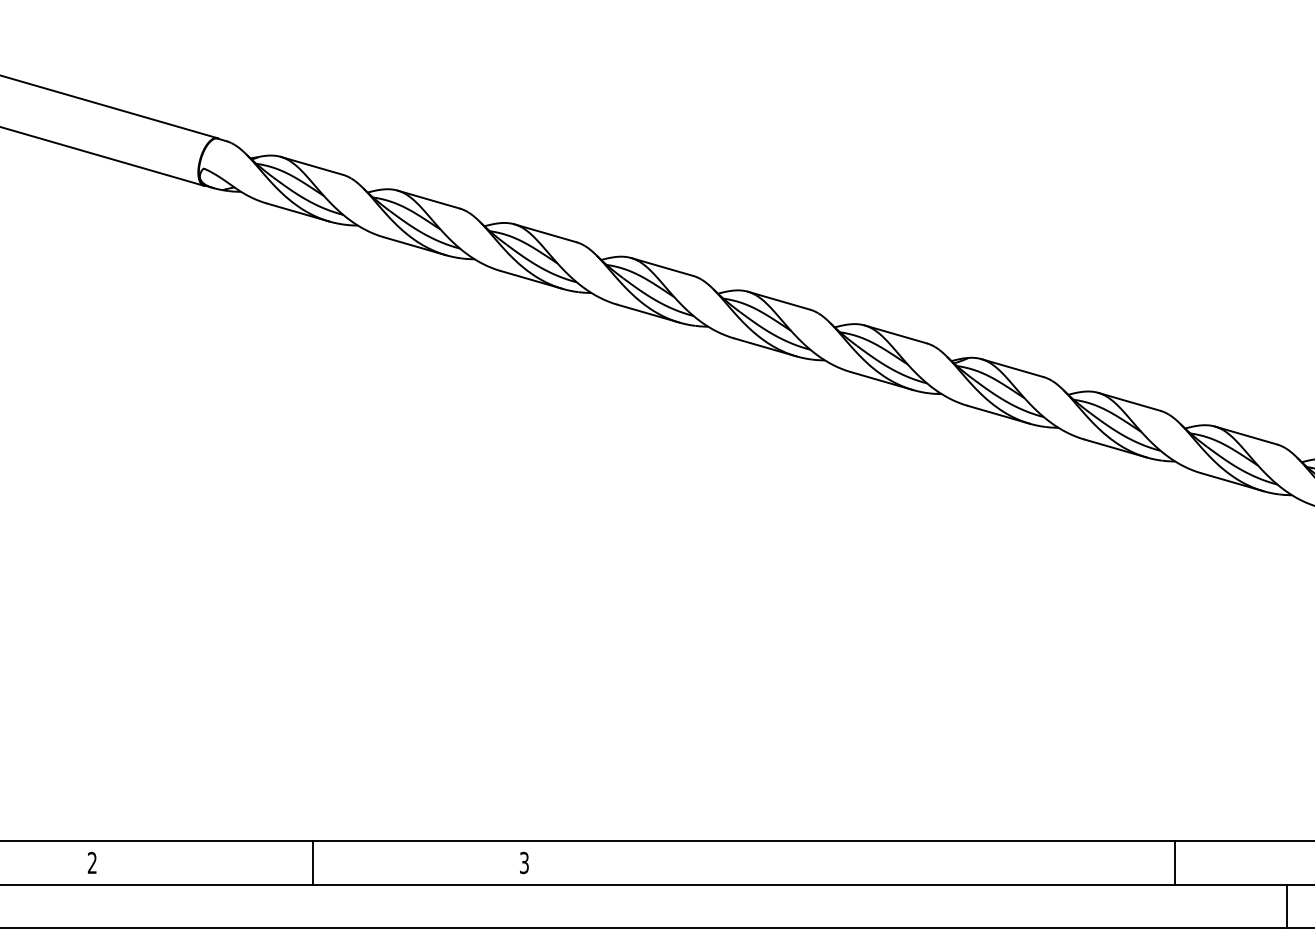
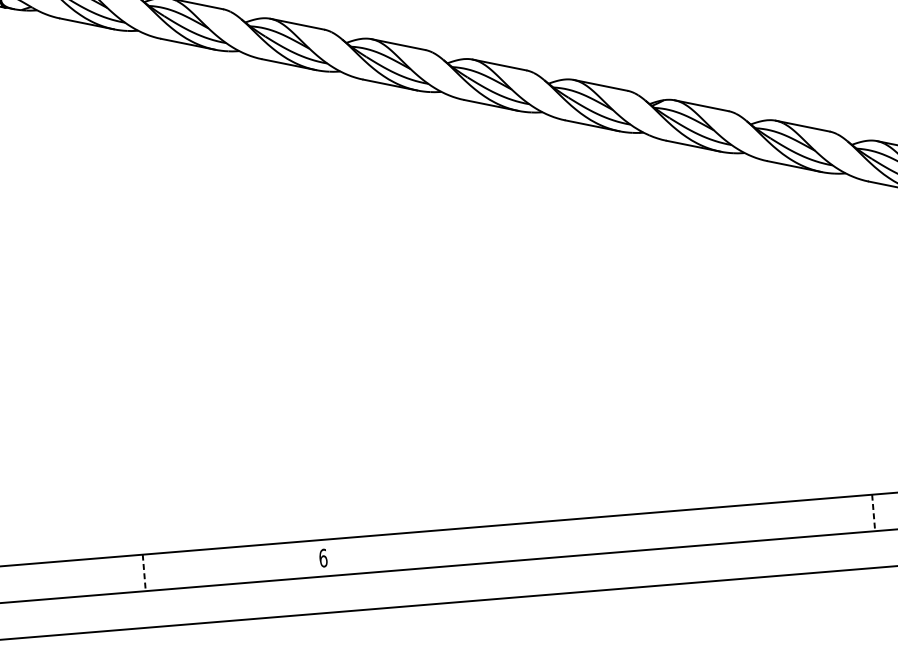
line: (312, 862) -> (144, 572), solid -> dashed
text: (524, 862) -> (323, 557), 3 -> 6
line: (1175, 862) -> (873, 512), solid -> dashed

